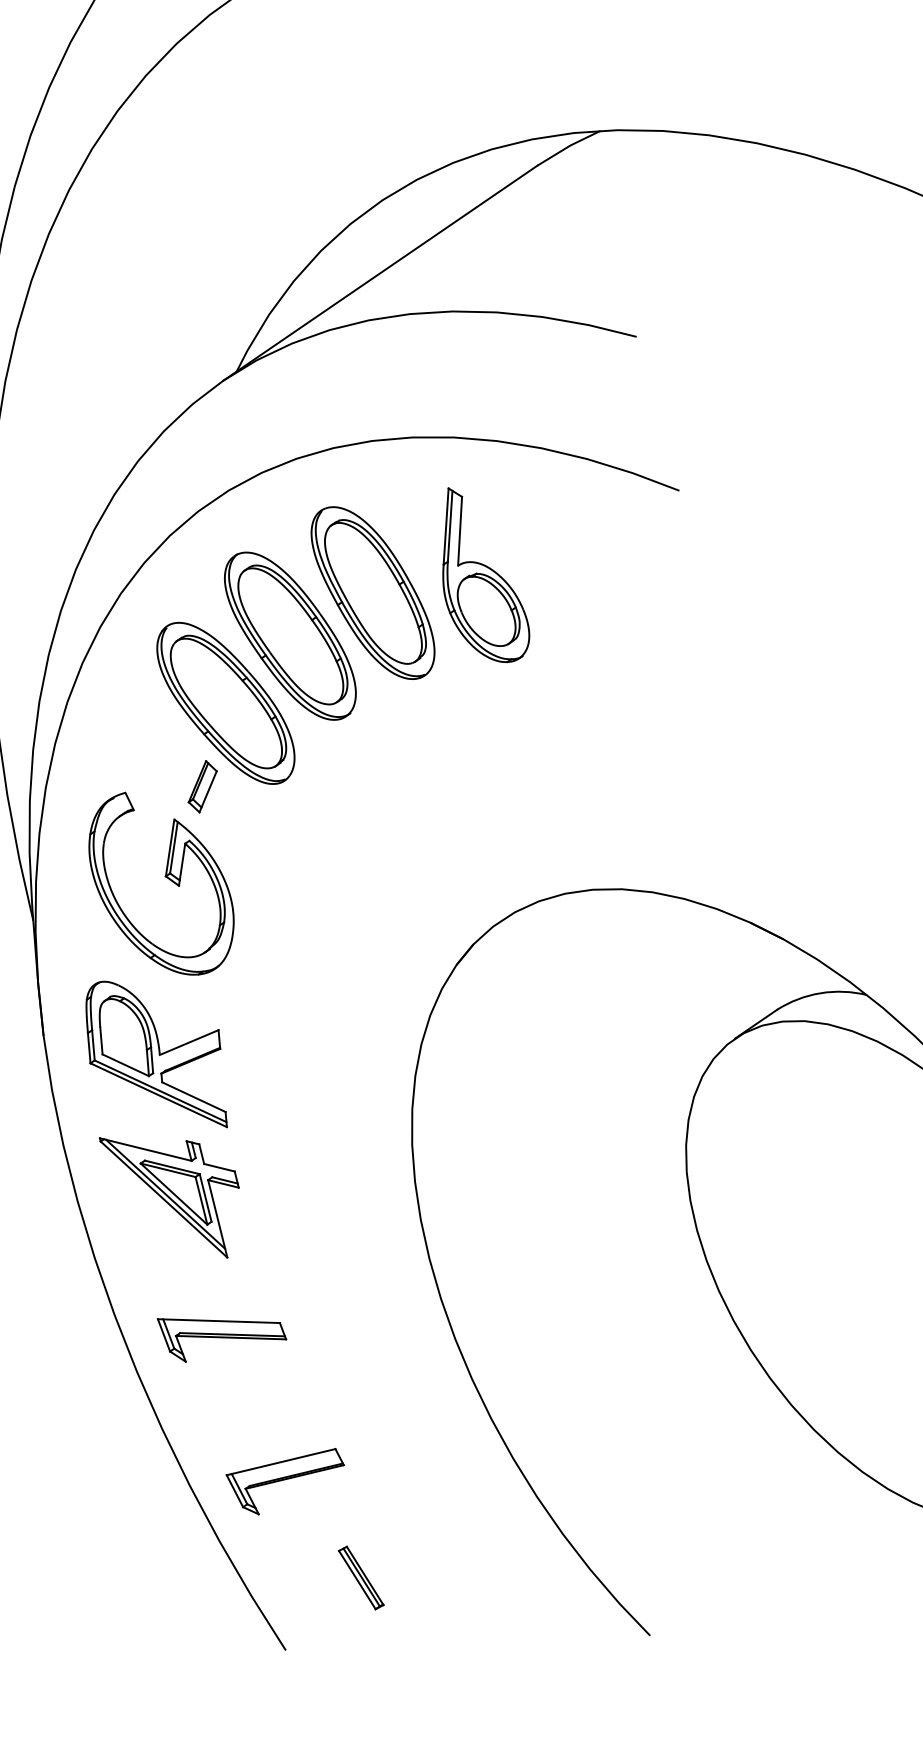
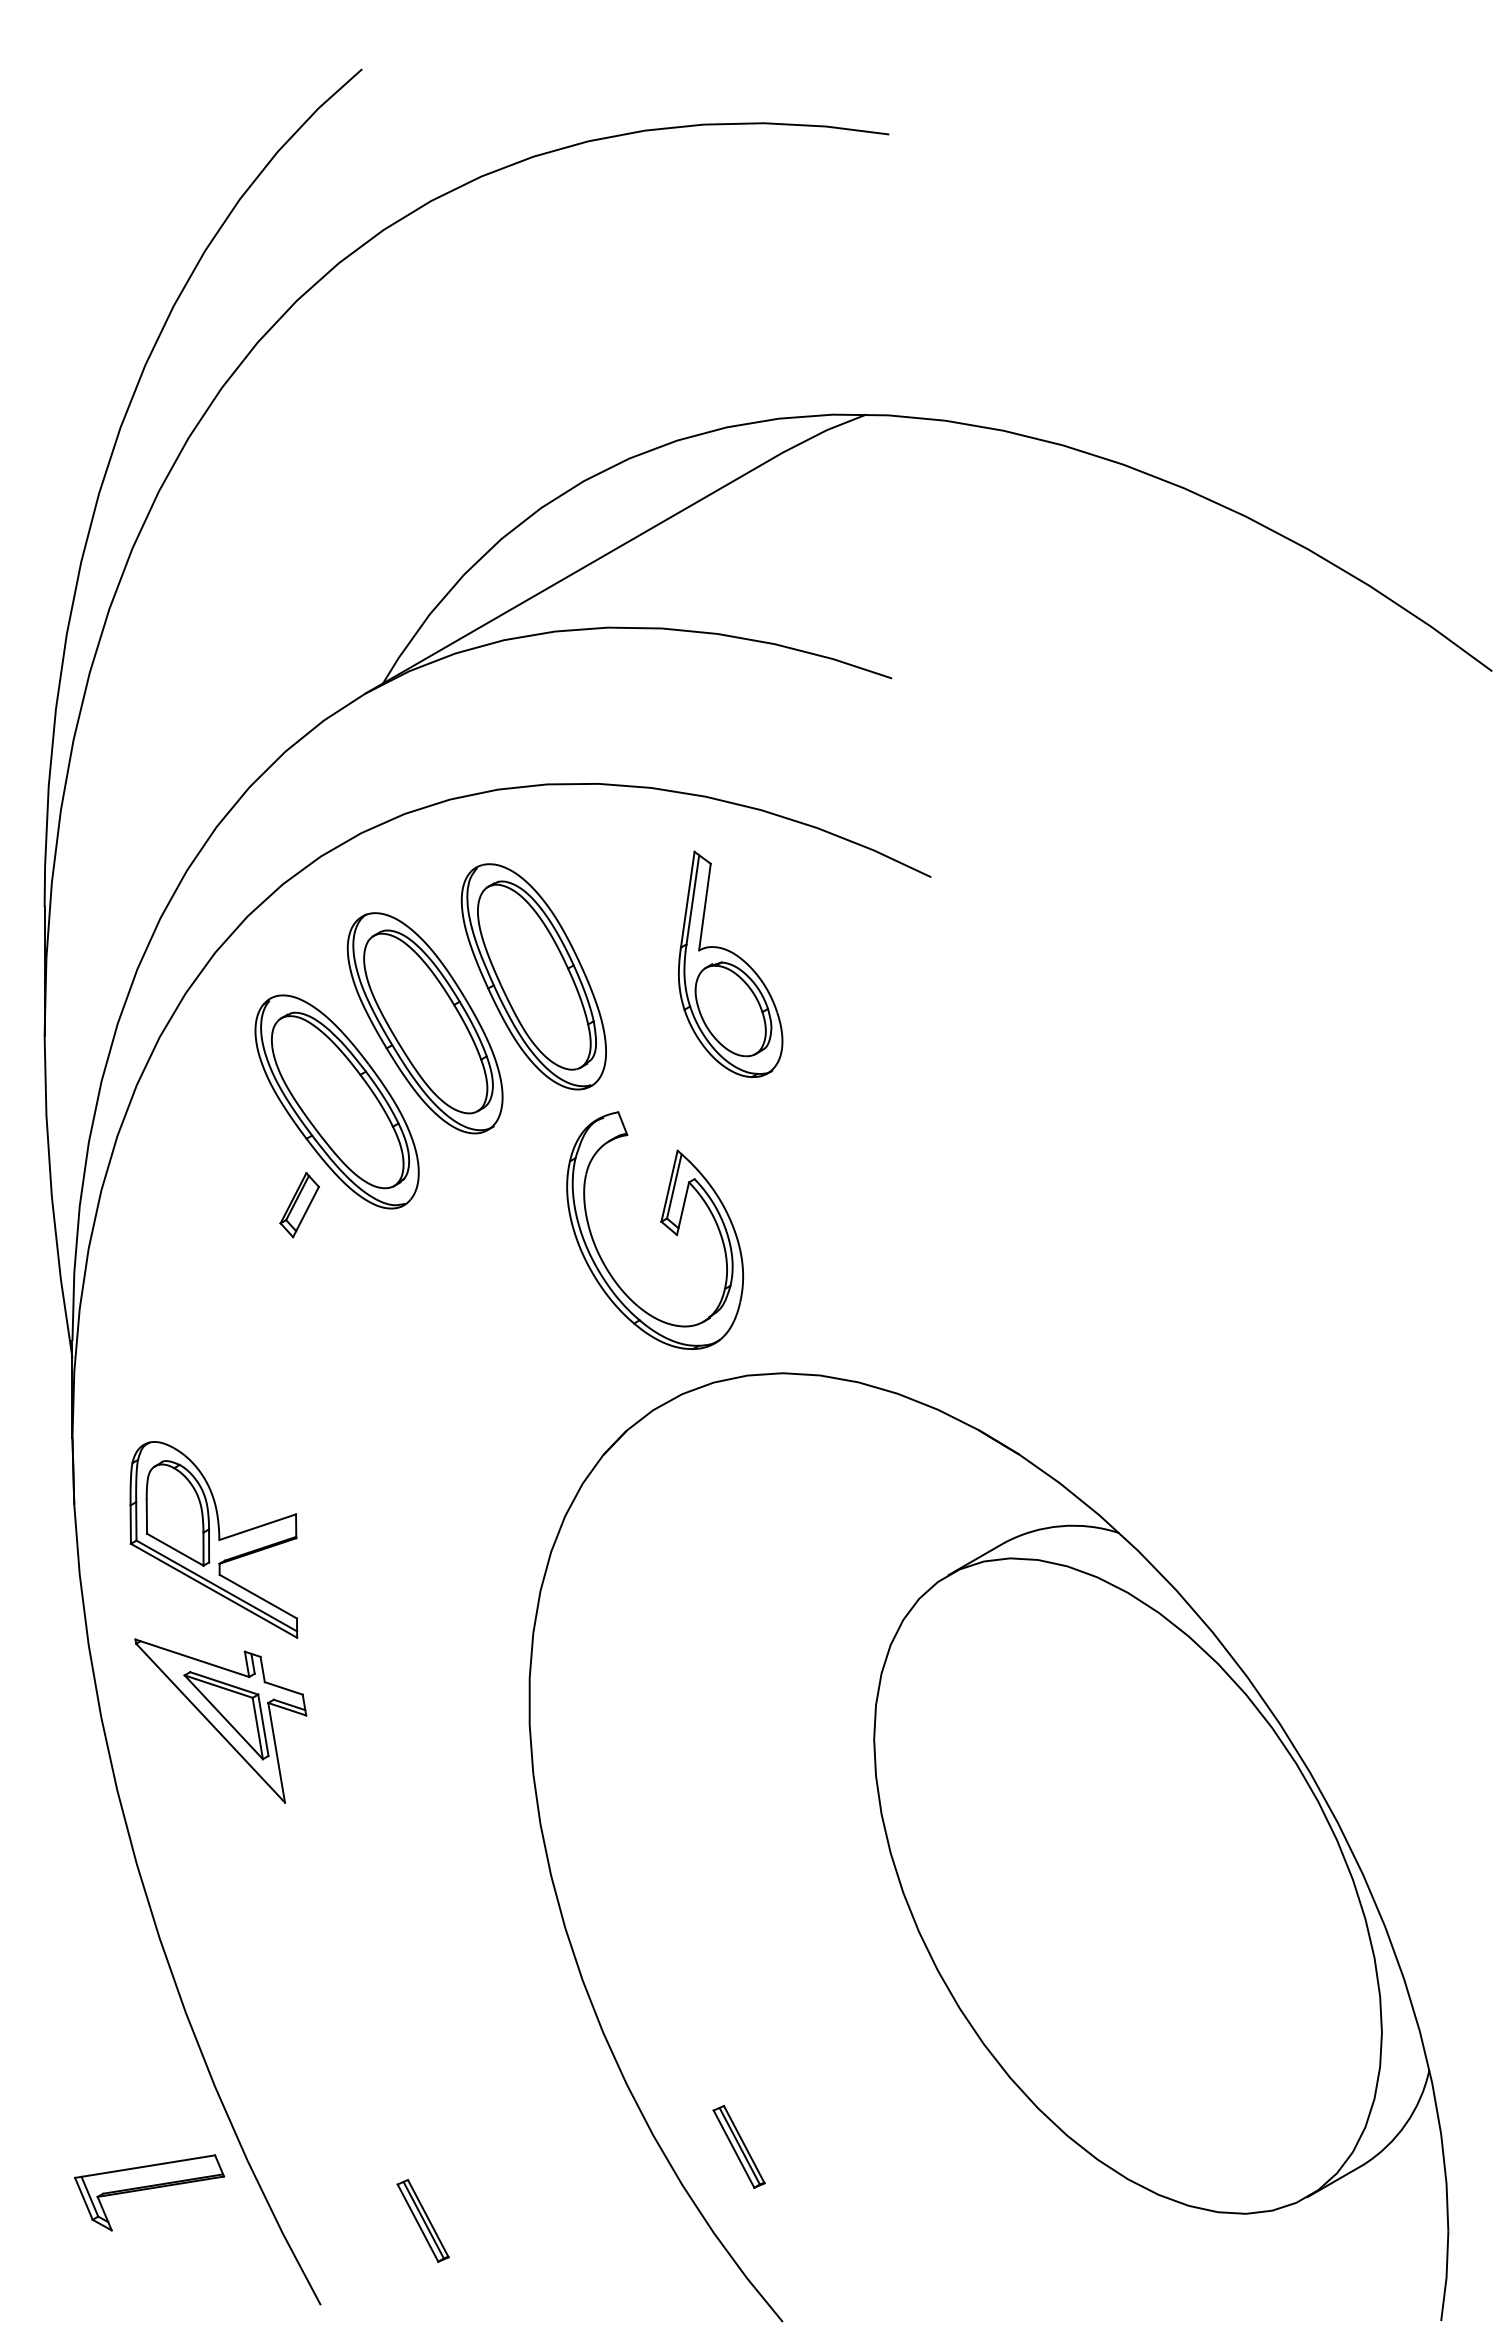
part: (483, 574) -> (730, 964), moved
part: (166, 877) -> (661, 1223), moved
line: (165, 1194) -> (213, 1716), removed
part: (222, 1336) -> (271, 1901), removed
part: (286, 1482) -> (149, 2192), moved
part: (604, 1500) -> (738, 2146), added

